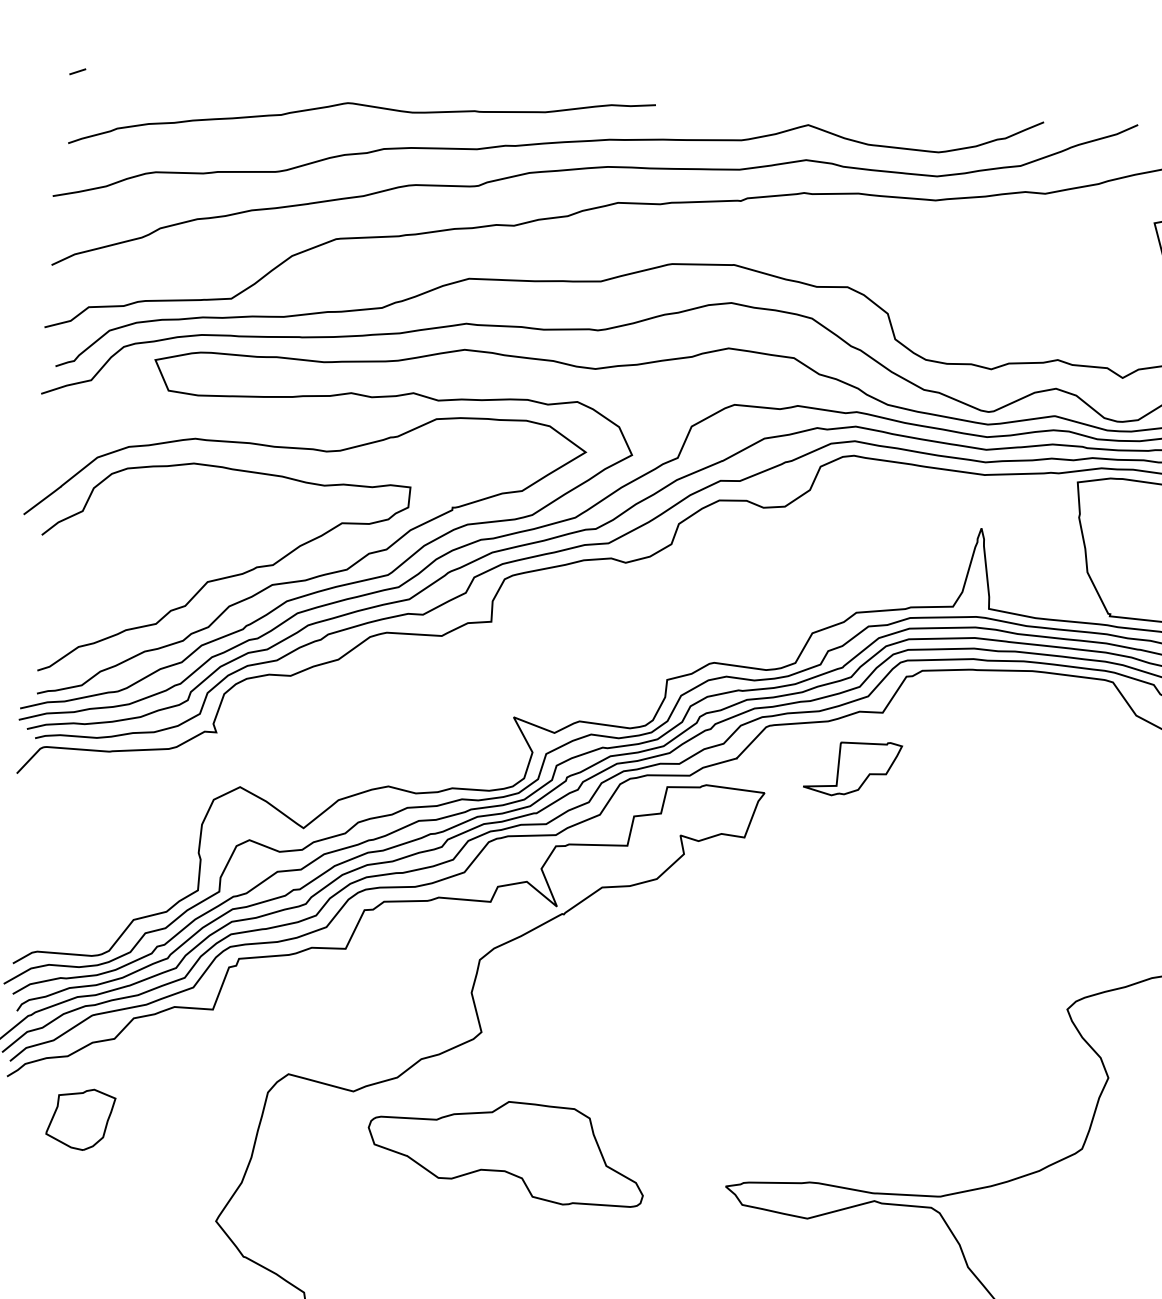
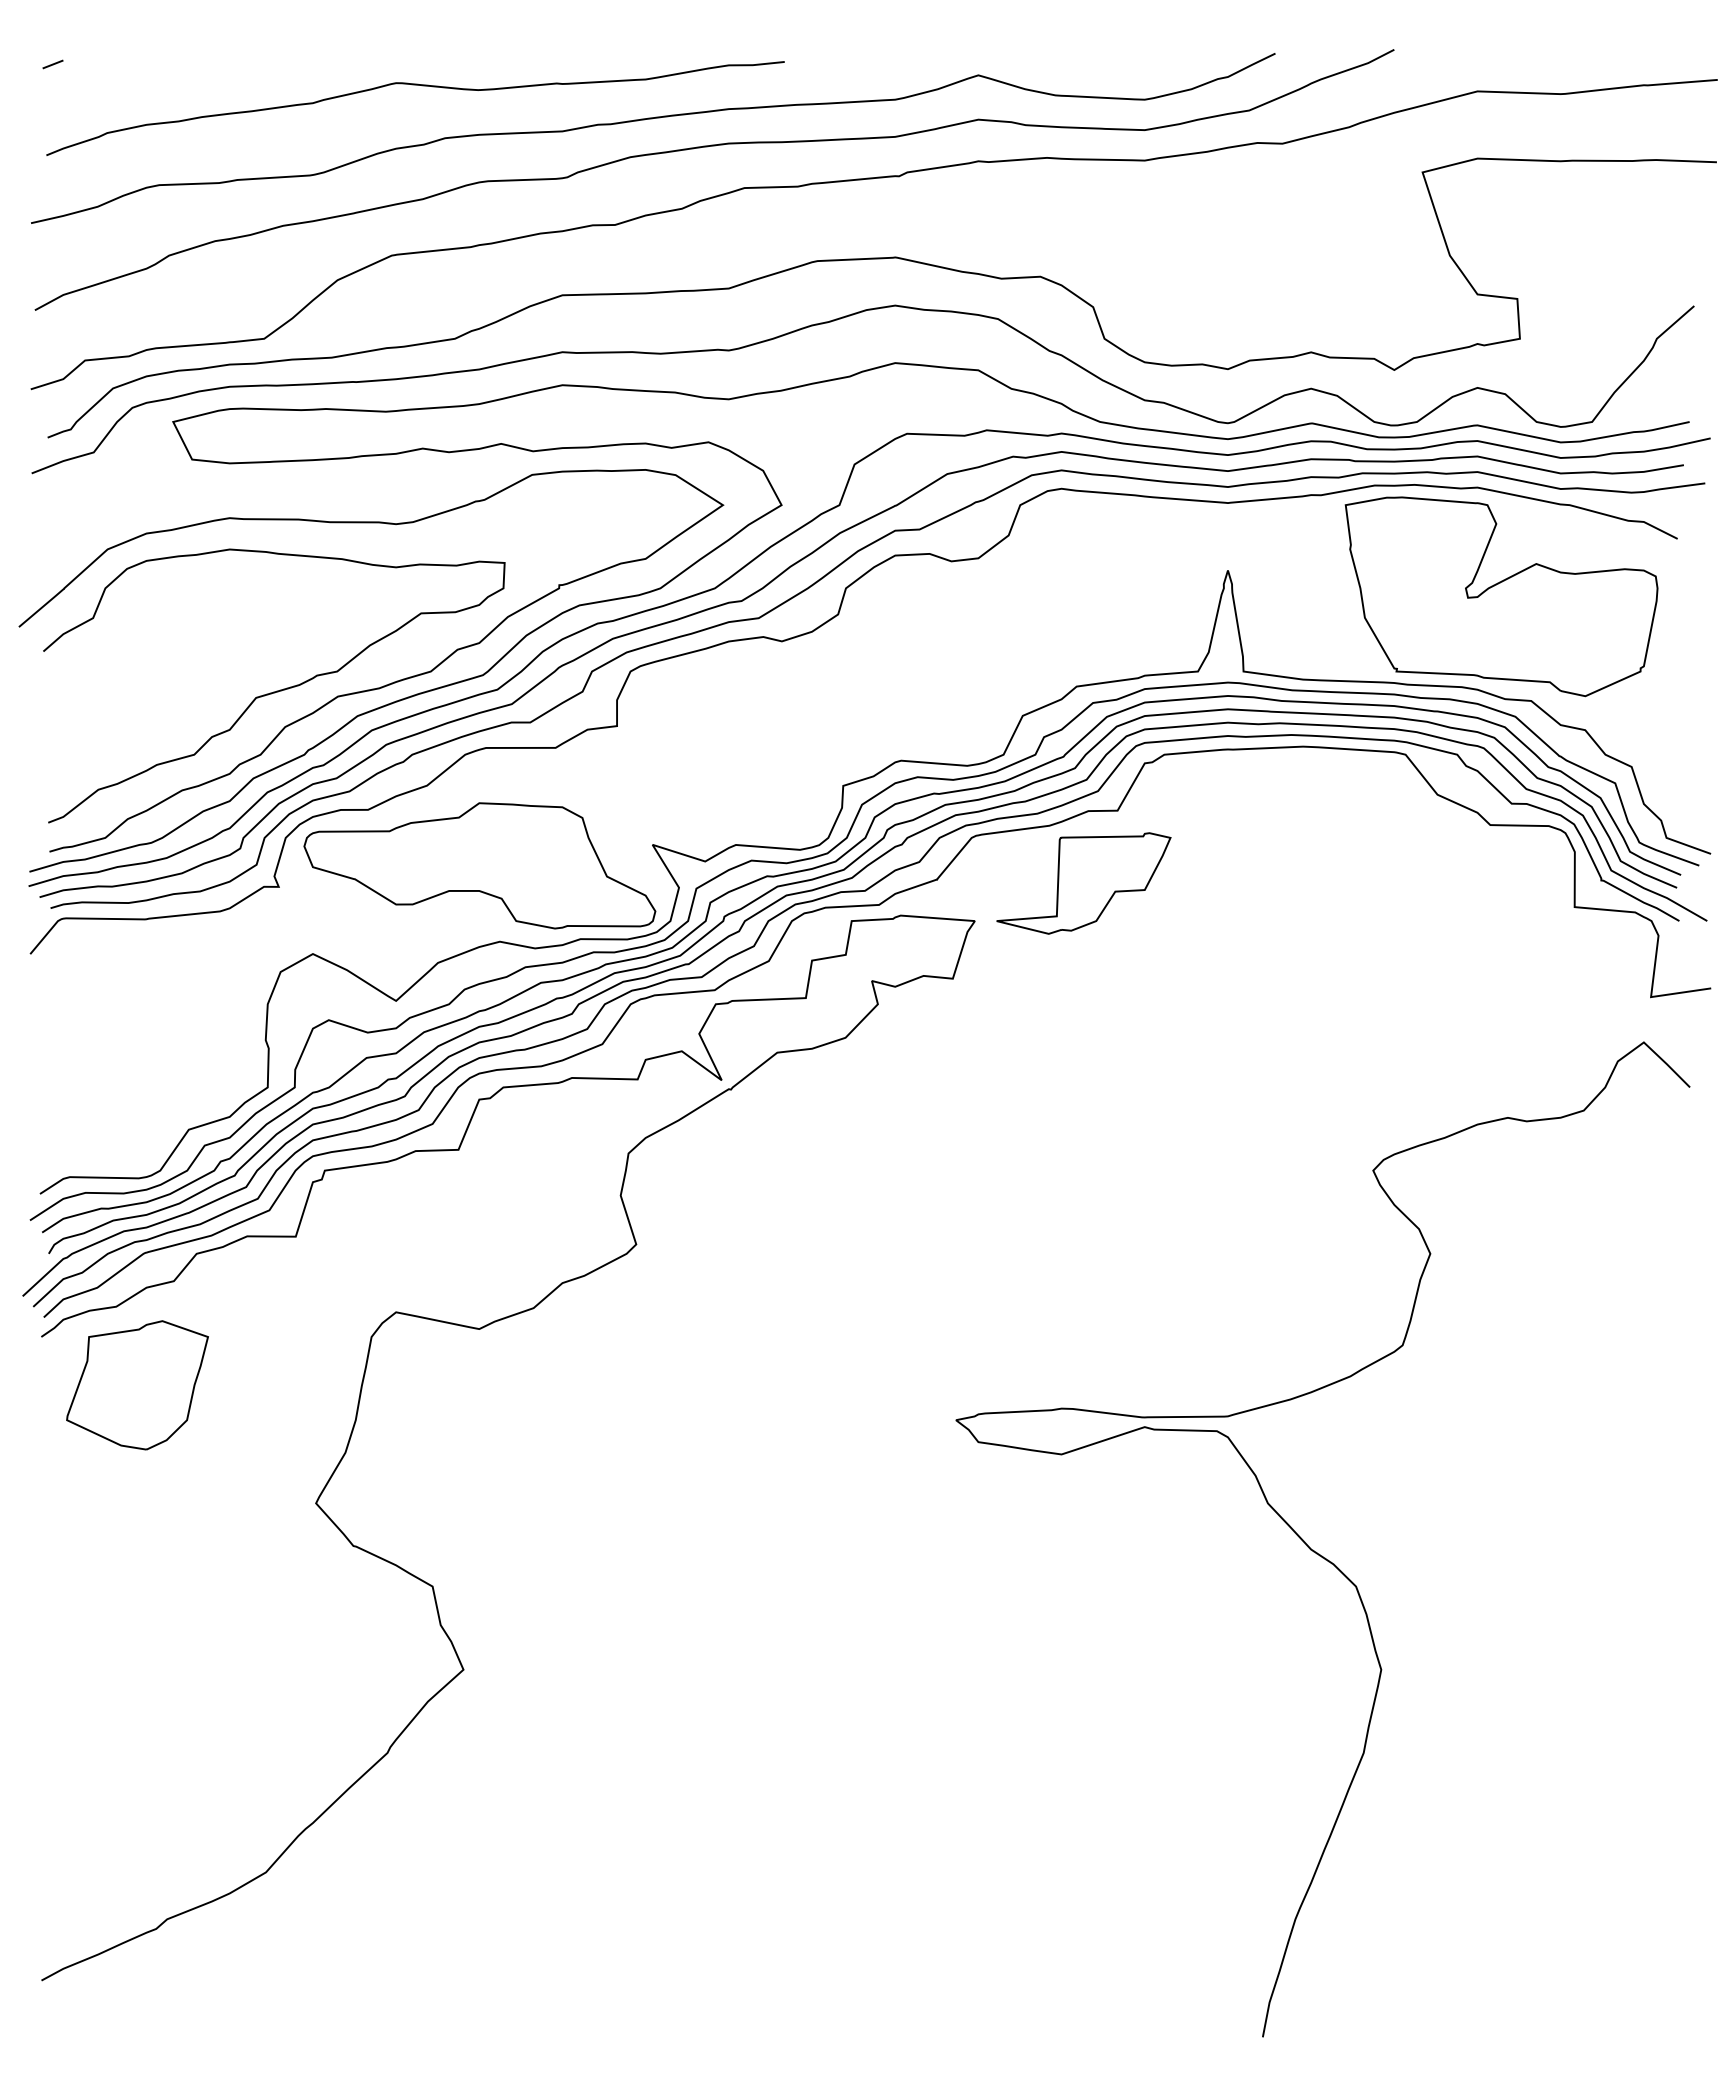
part: (852, 768) -> (1083, 883), size x1.43
part: (80, 1119) -> (137, 1385), size x1.67
part: (506, 1151) -> (479, 865), moved

